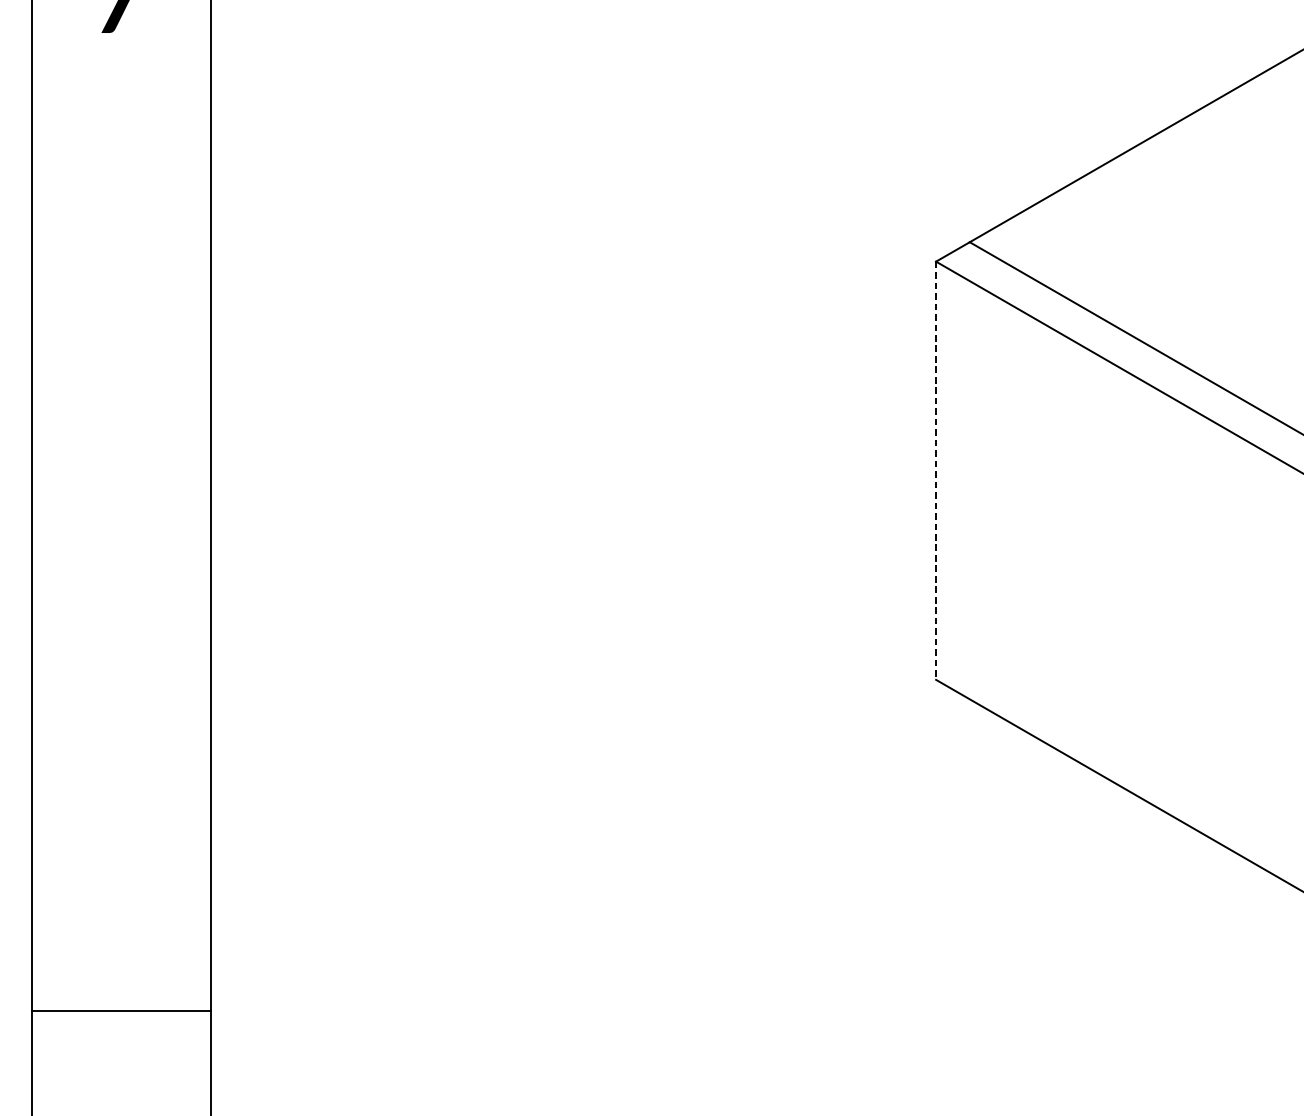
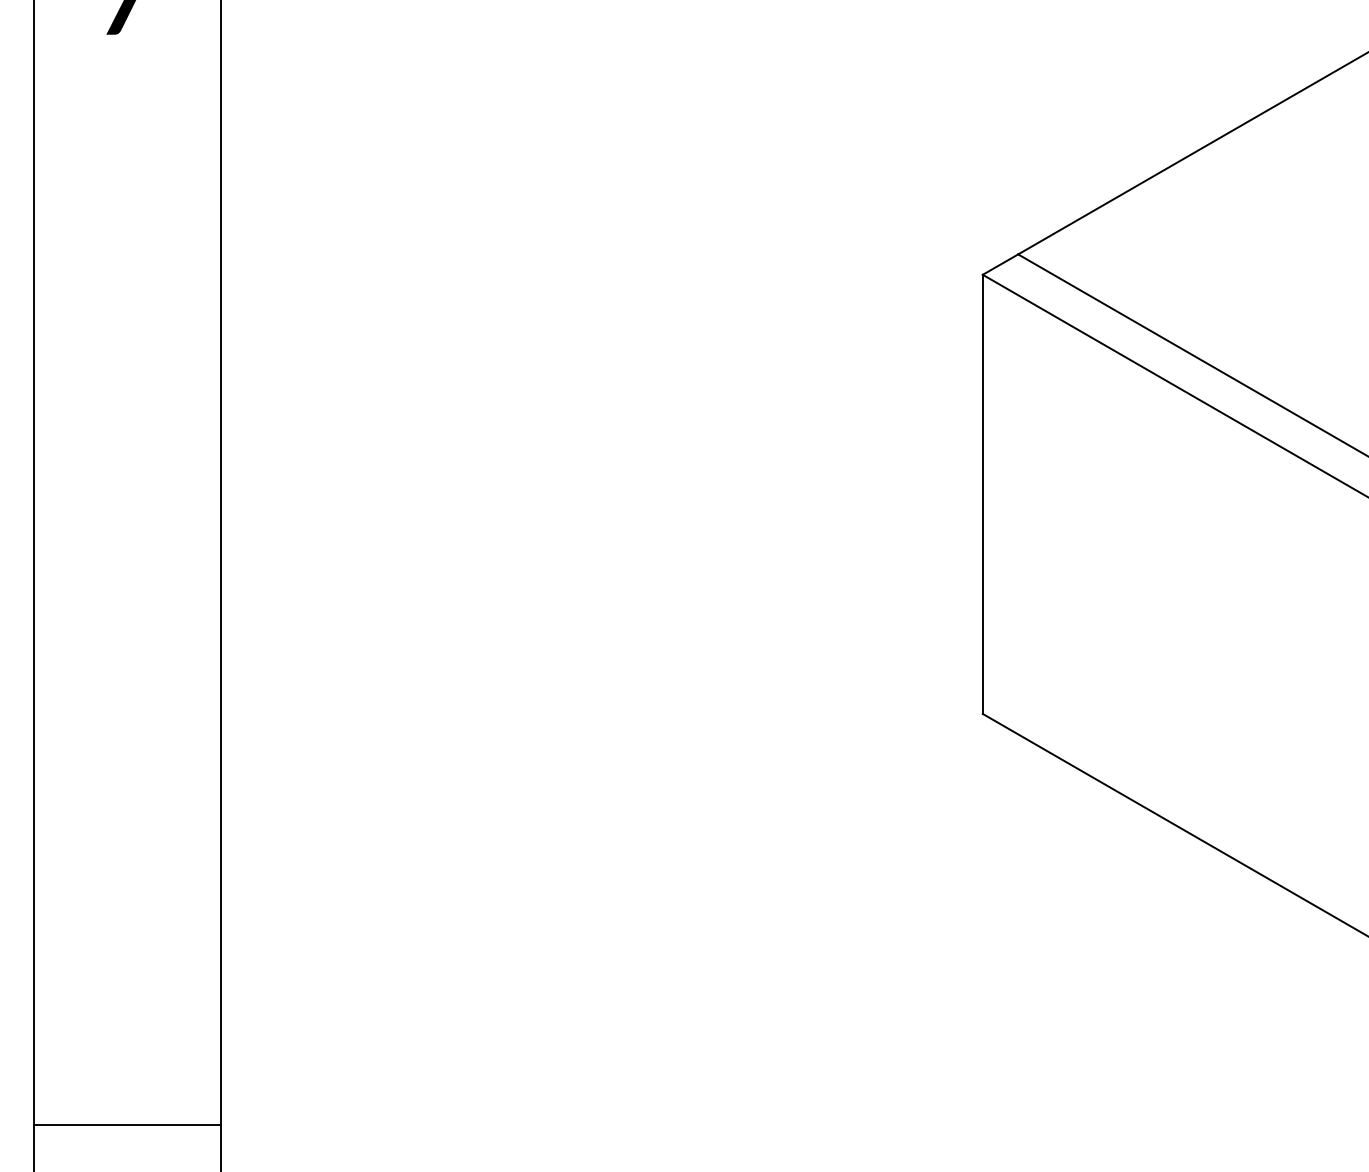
line: (935, 470) -> (982, 494), dashed -> solid
line: (121, 1010) -> (127, 1125), moved

